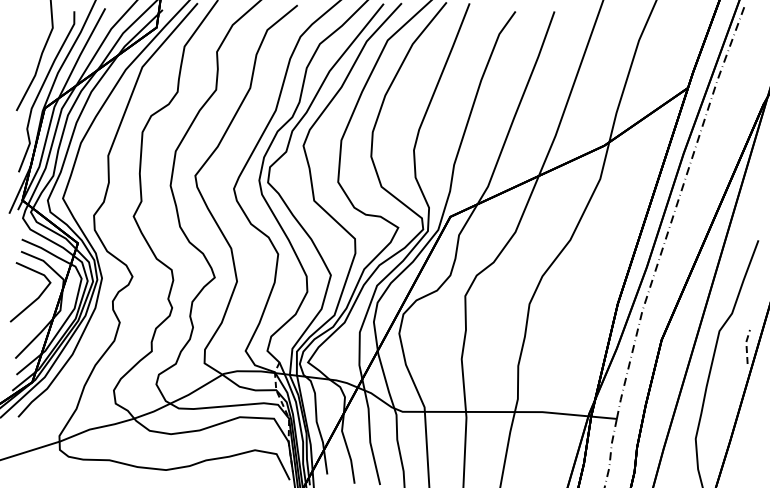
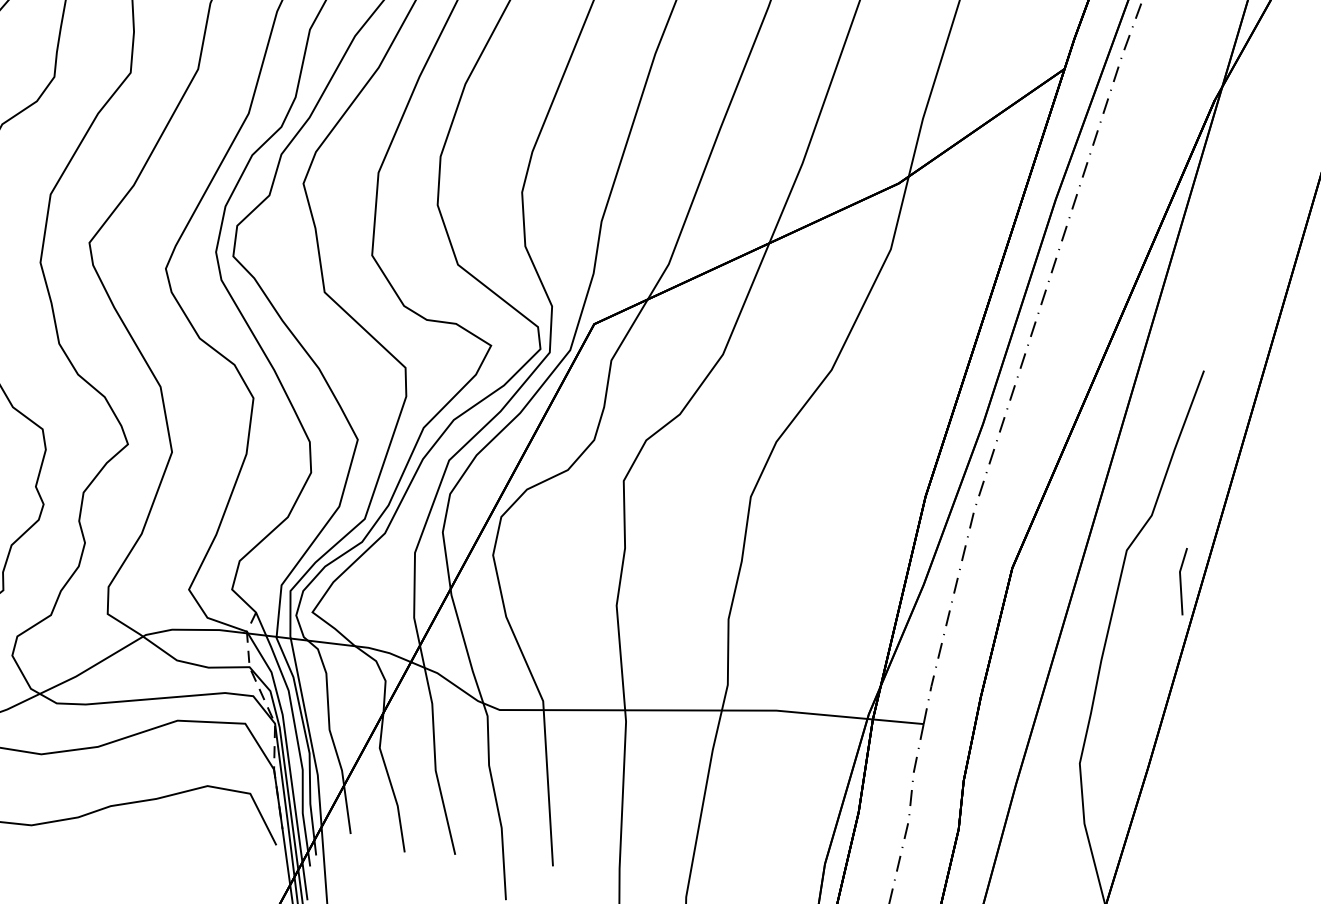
line: (746, 346) -> (1180, 580), dashed -> solid

